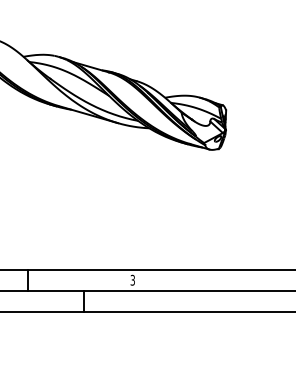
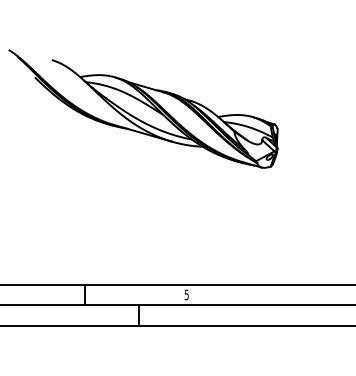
text: (132, 278) -> (186, 293), 3 -> 5

